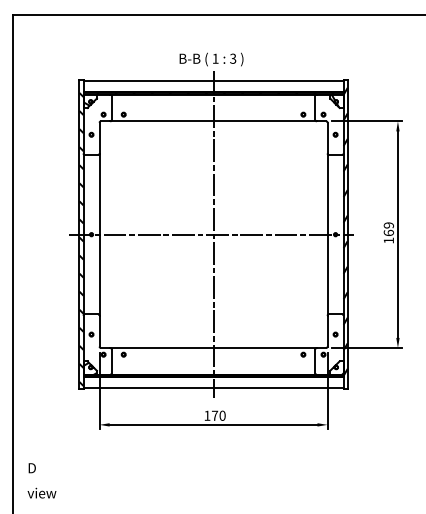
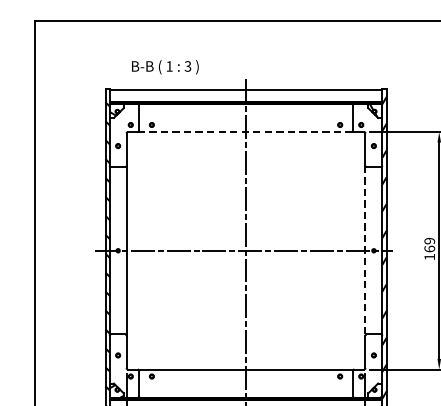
text: (211, 59) -> (165, 67), moved
line: (214, 121) -> (247, 132), solid -> dashed
line: (327, 235) -> (365, 251), solid -> dashed

